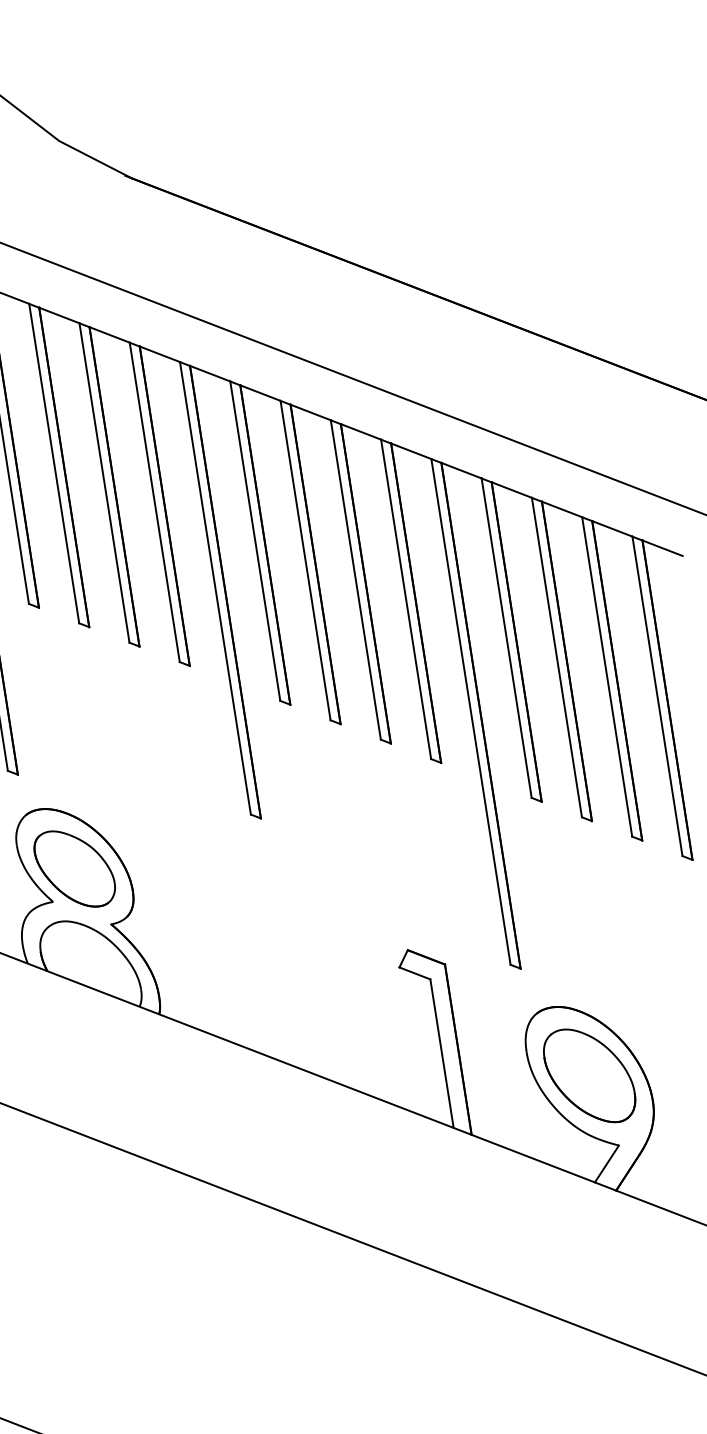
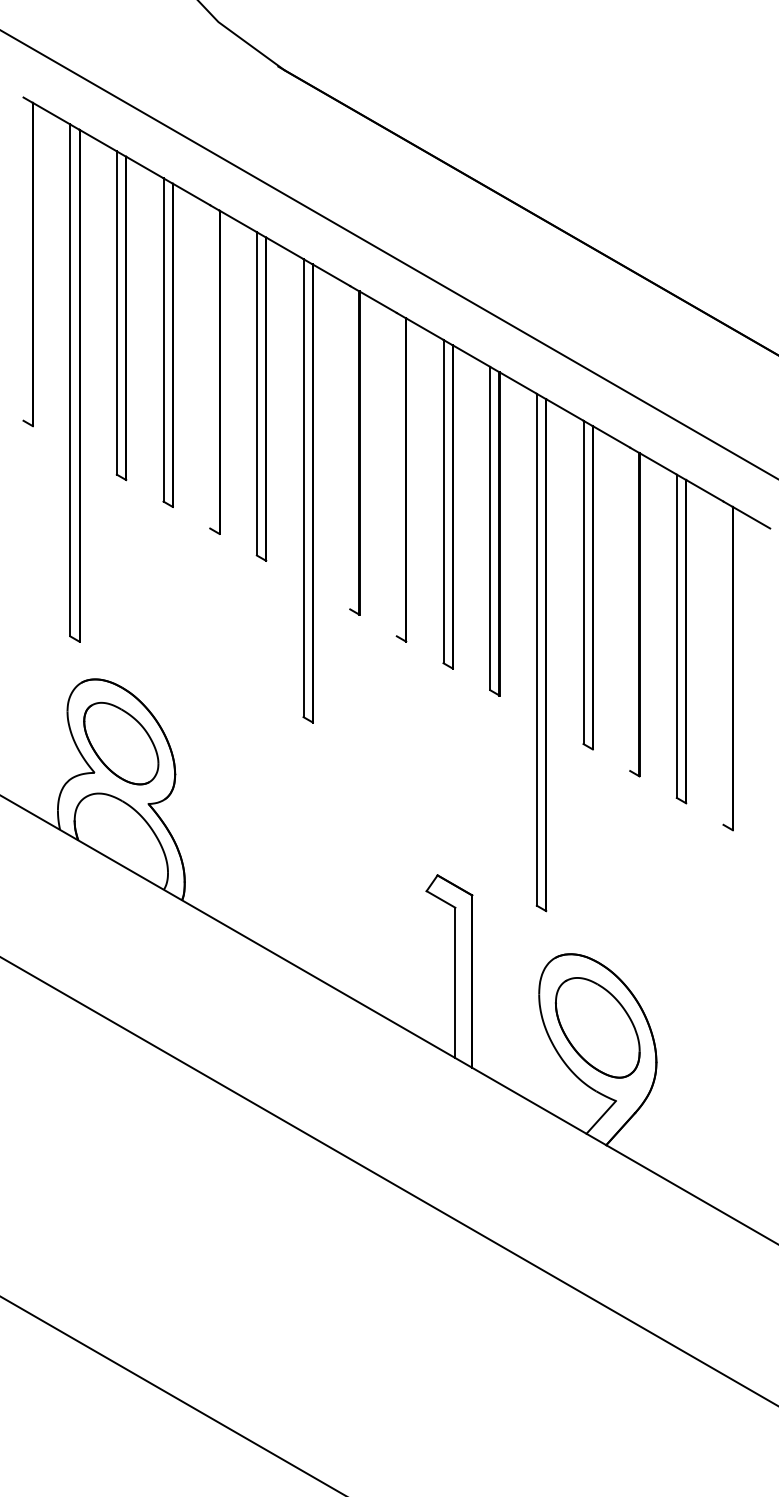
line: (104, 482) -> (210, 366), removed
line: (255, 540) -> (350, 447), removed
line: (305, 560) -> (396, 474), removed
line: (557, 657) -> (630, 609), removed
line: (657, 695) -> (723, 662), removed

